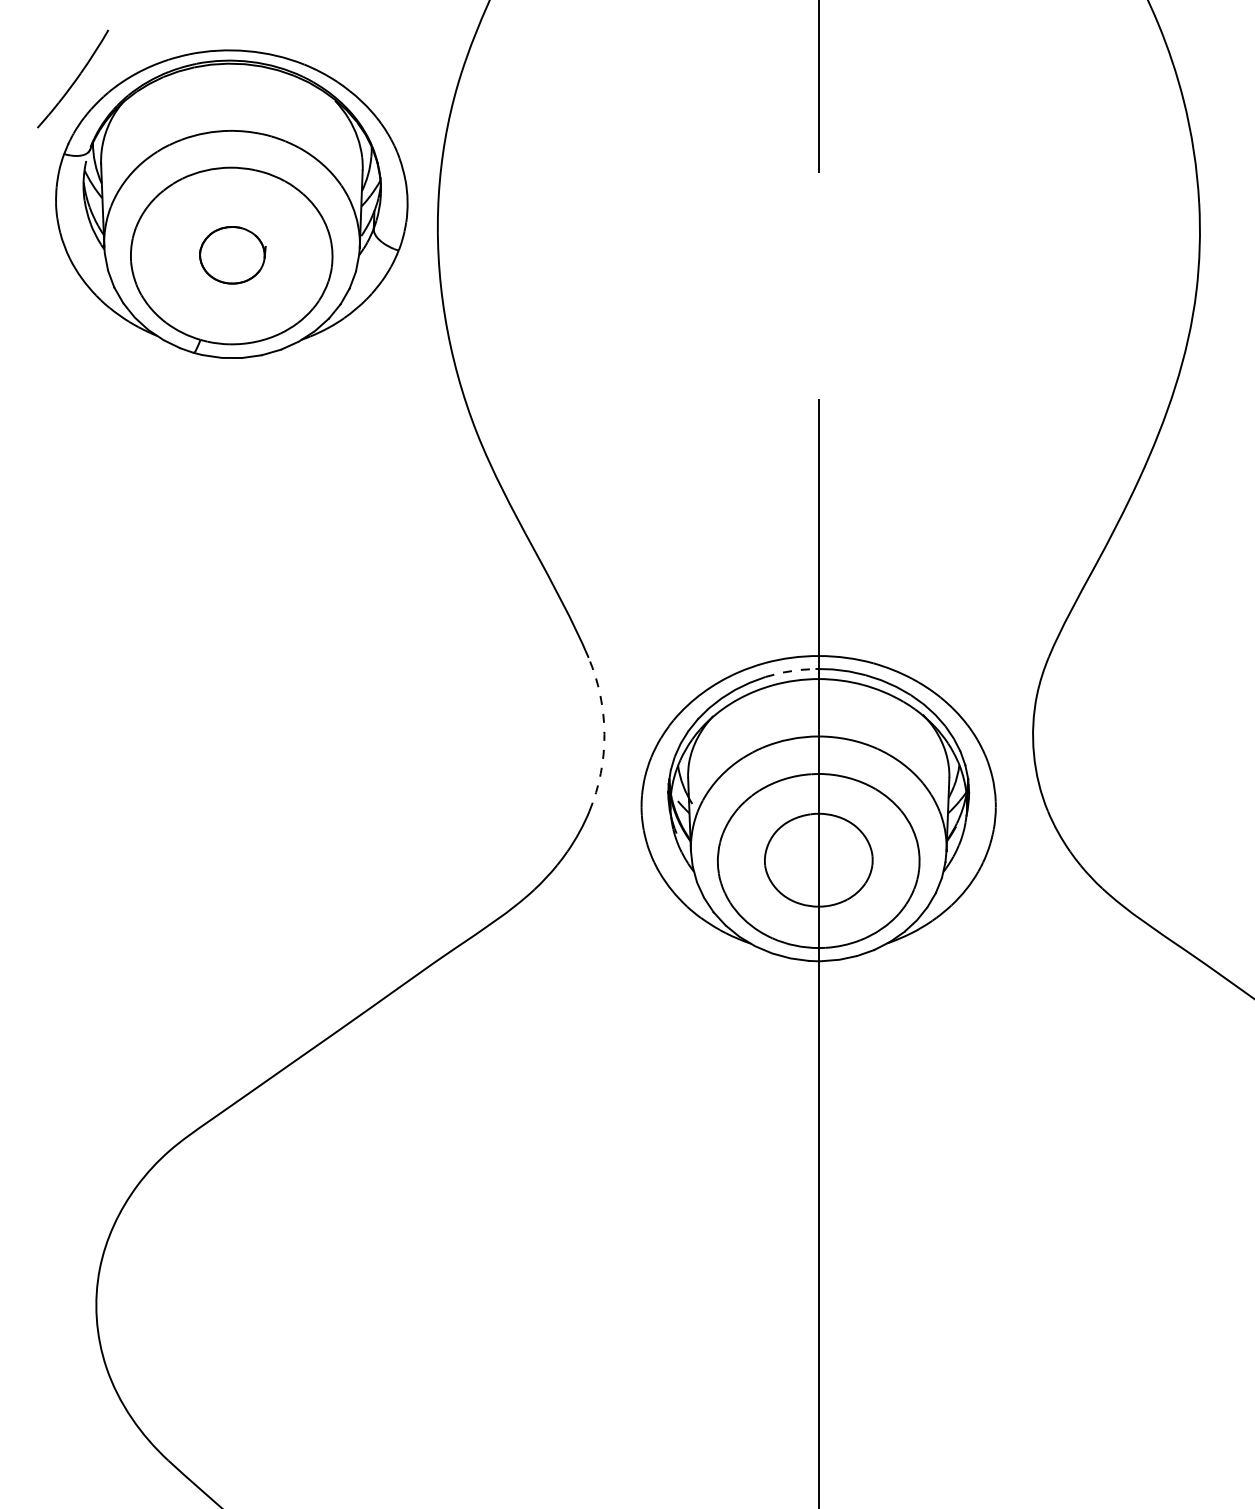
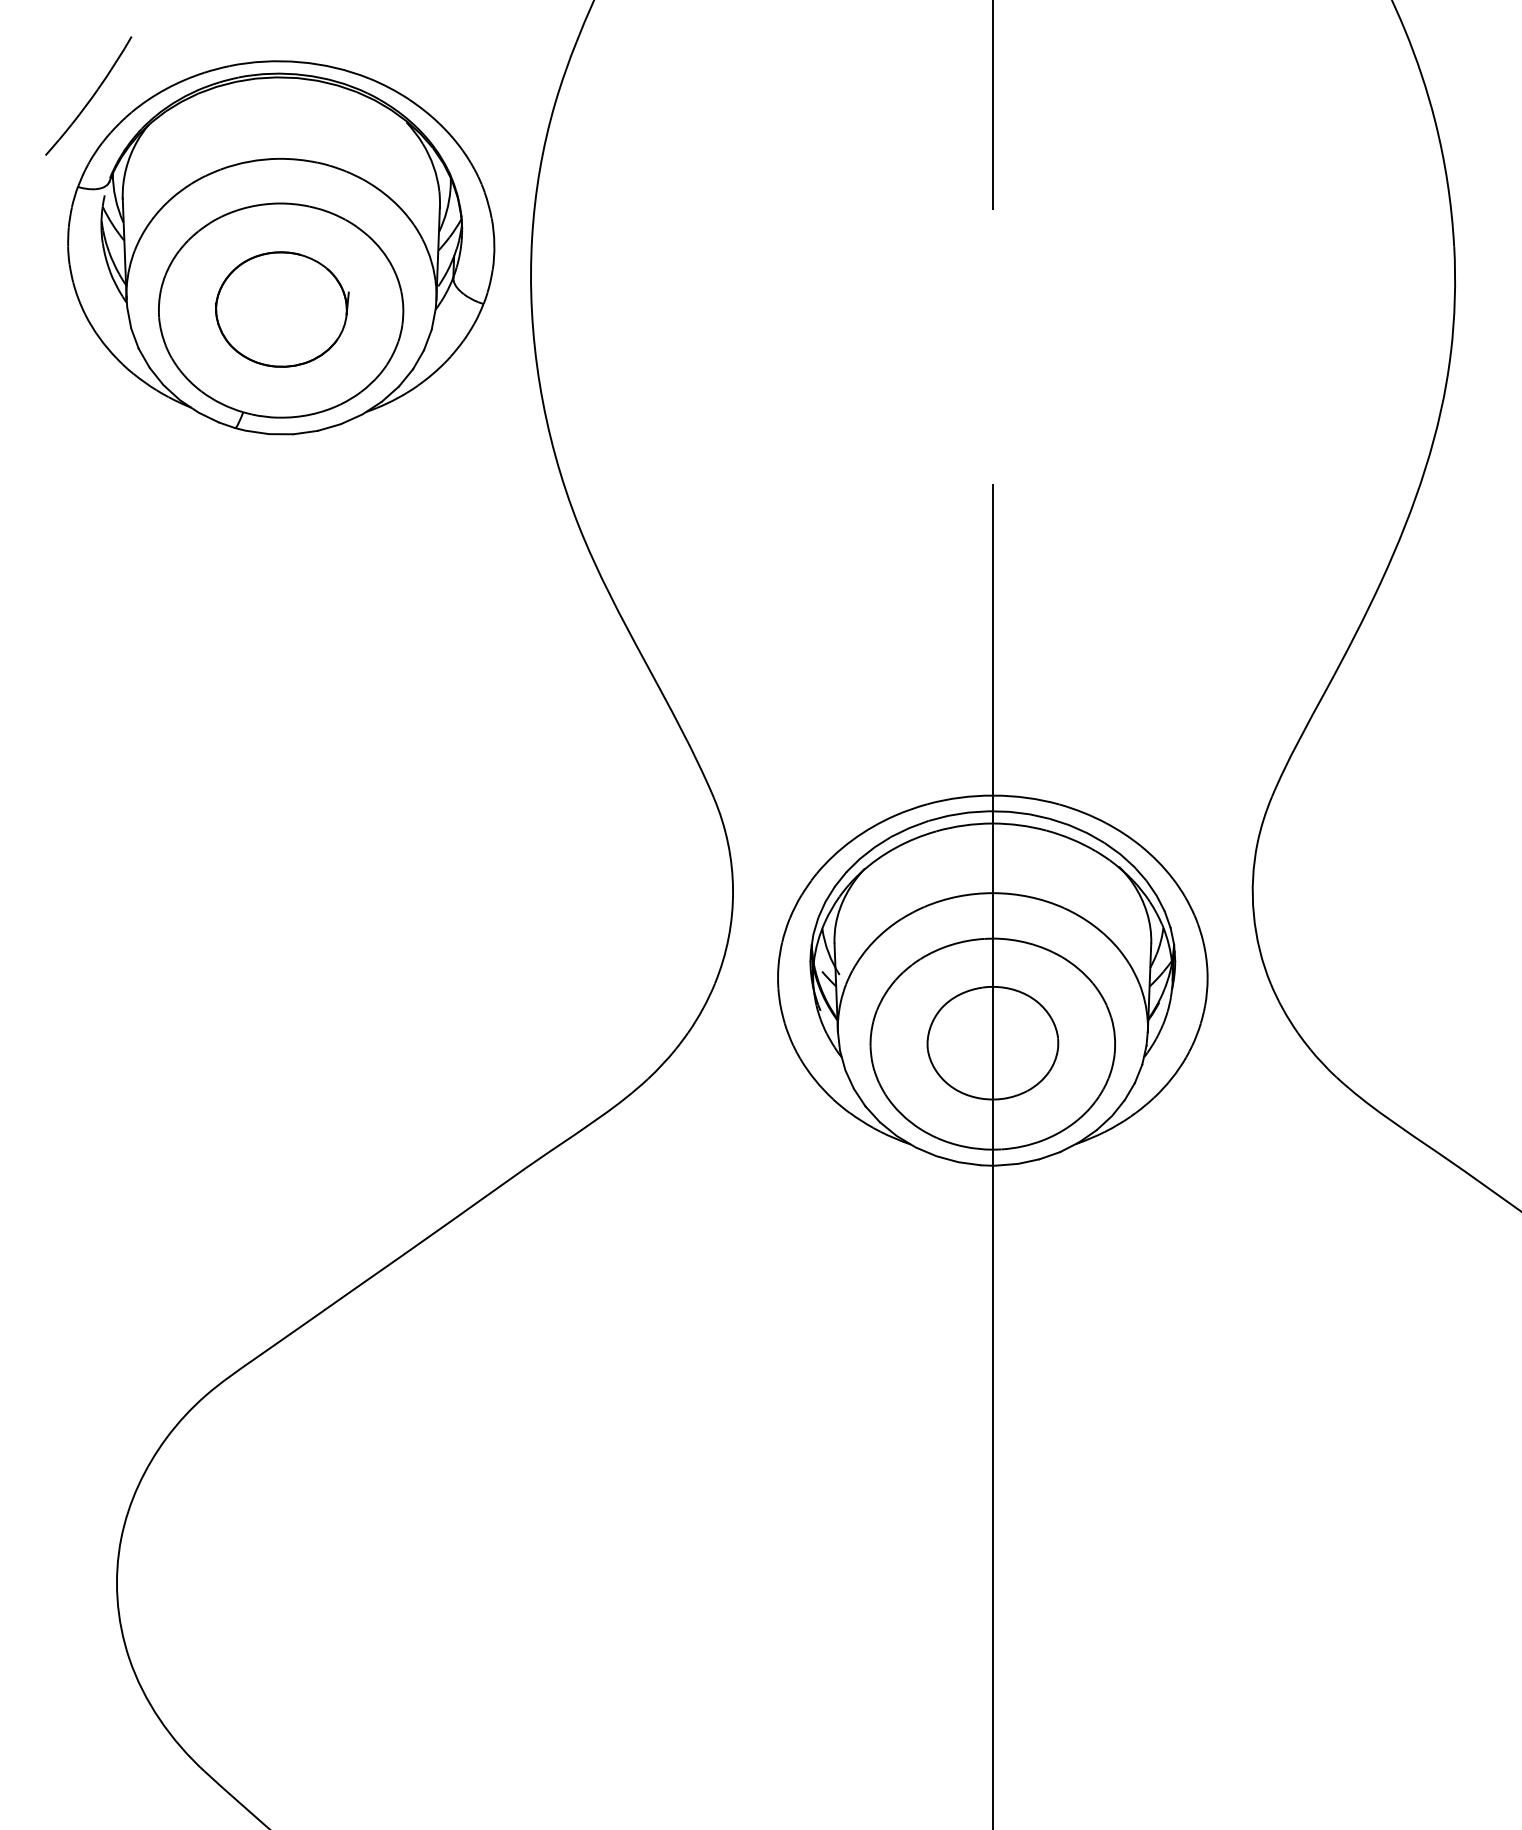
part: (232, 255) -> (282, 309), size x1.67
line: (790, 671) -> (958, 814), dashed -> solid
arc: (604, 734) -> (733, 890), dashed -> solid

